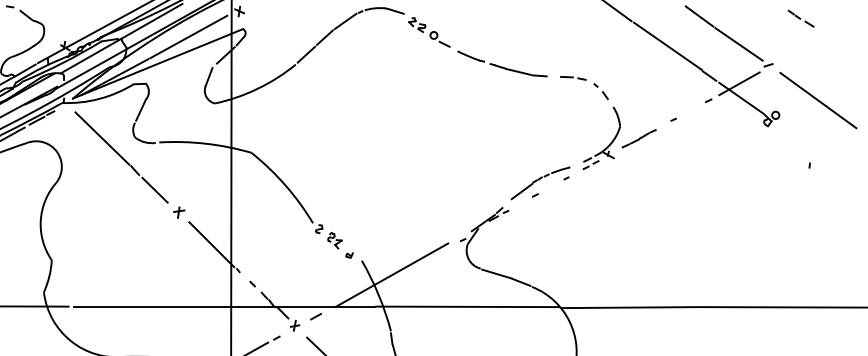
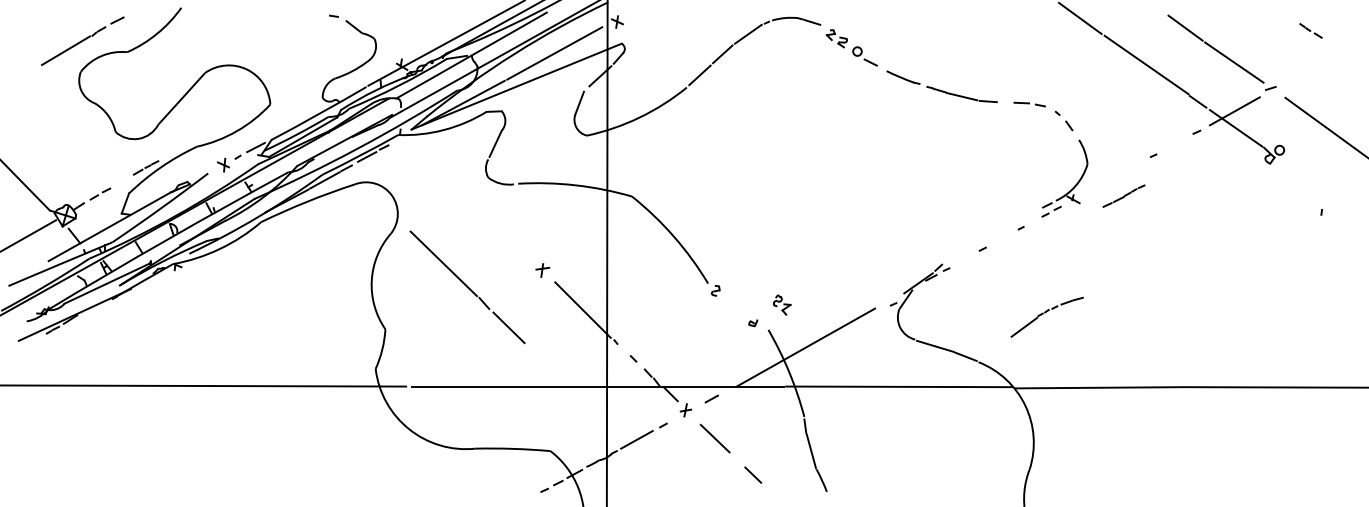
part: (800, 18) -> (1310, 30), size x0.7
part: (638, 138) -> (1123, 195), moved
line: (121, 157) -> (467, 287), moved
part: (540, 182) -> (1046, 316), moved
part: (335, 240) -> (782, 304), moved

